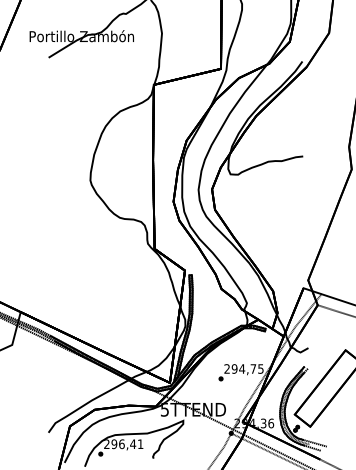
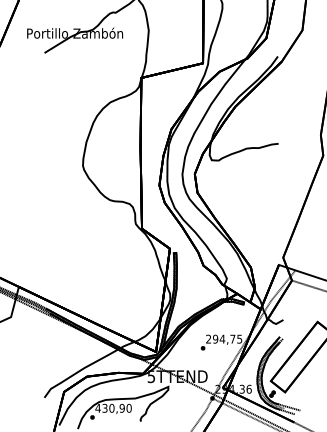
text: (123, 444) -> (113, 408), 296,41 -> 430,90

